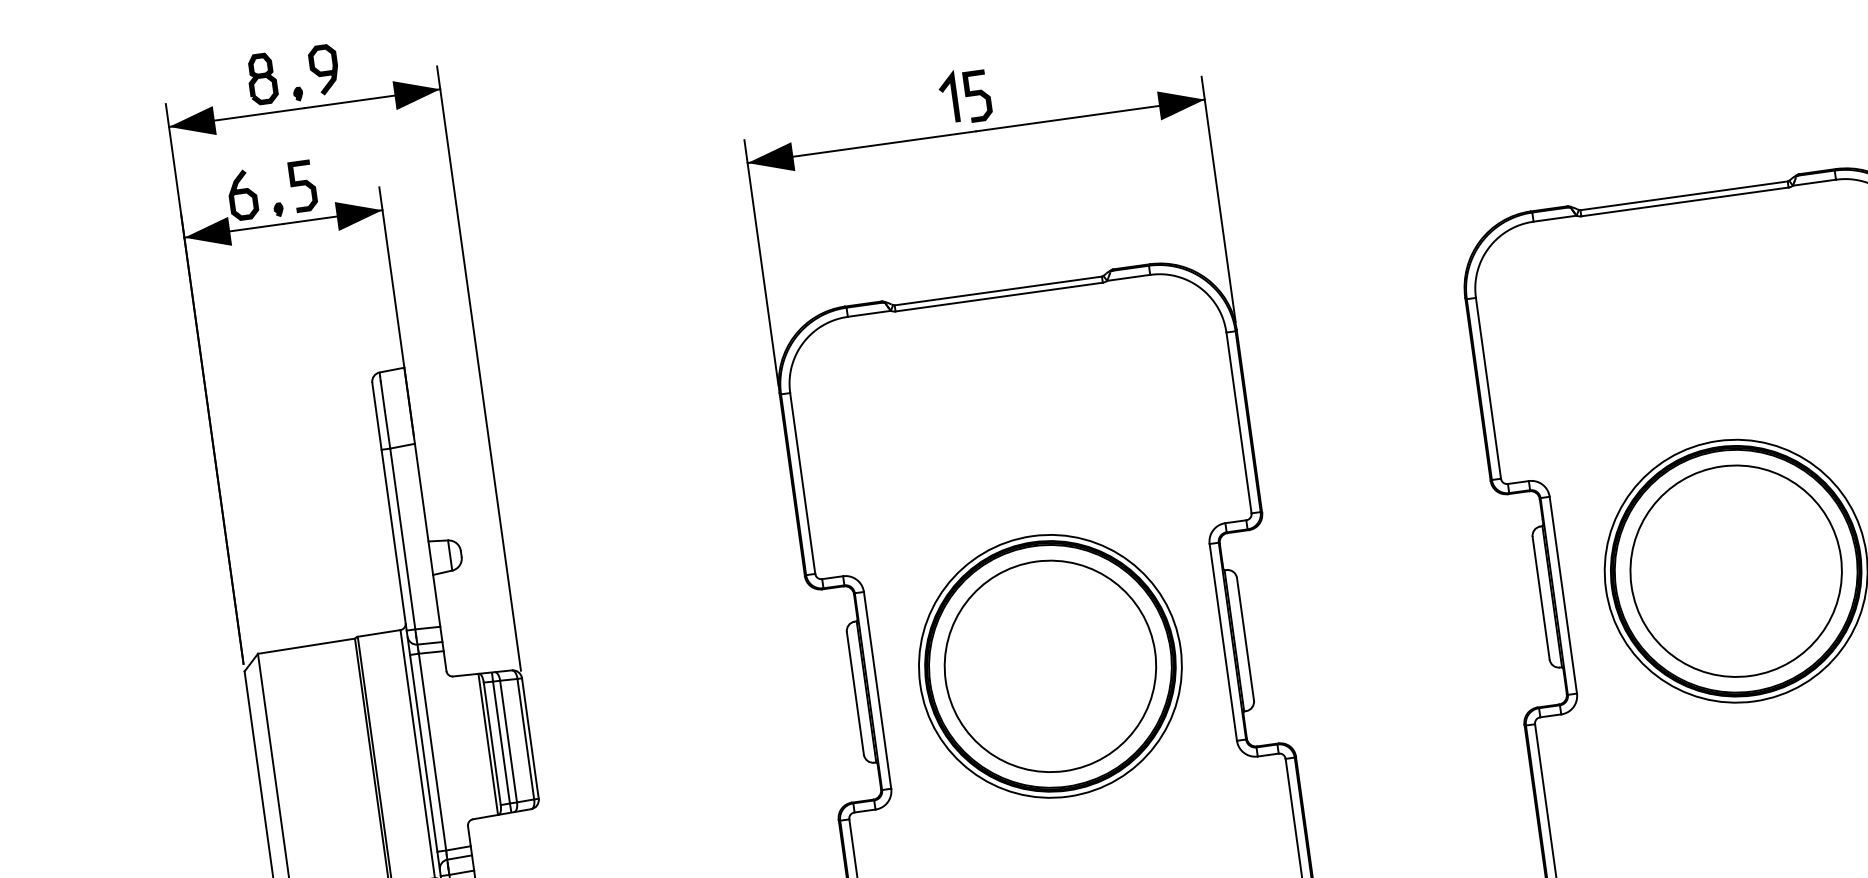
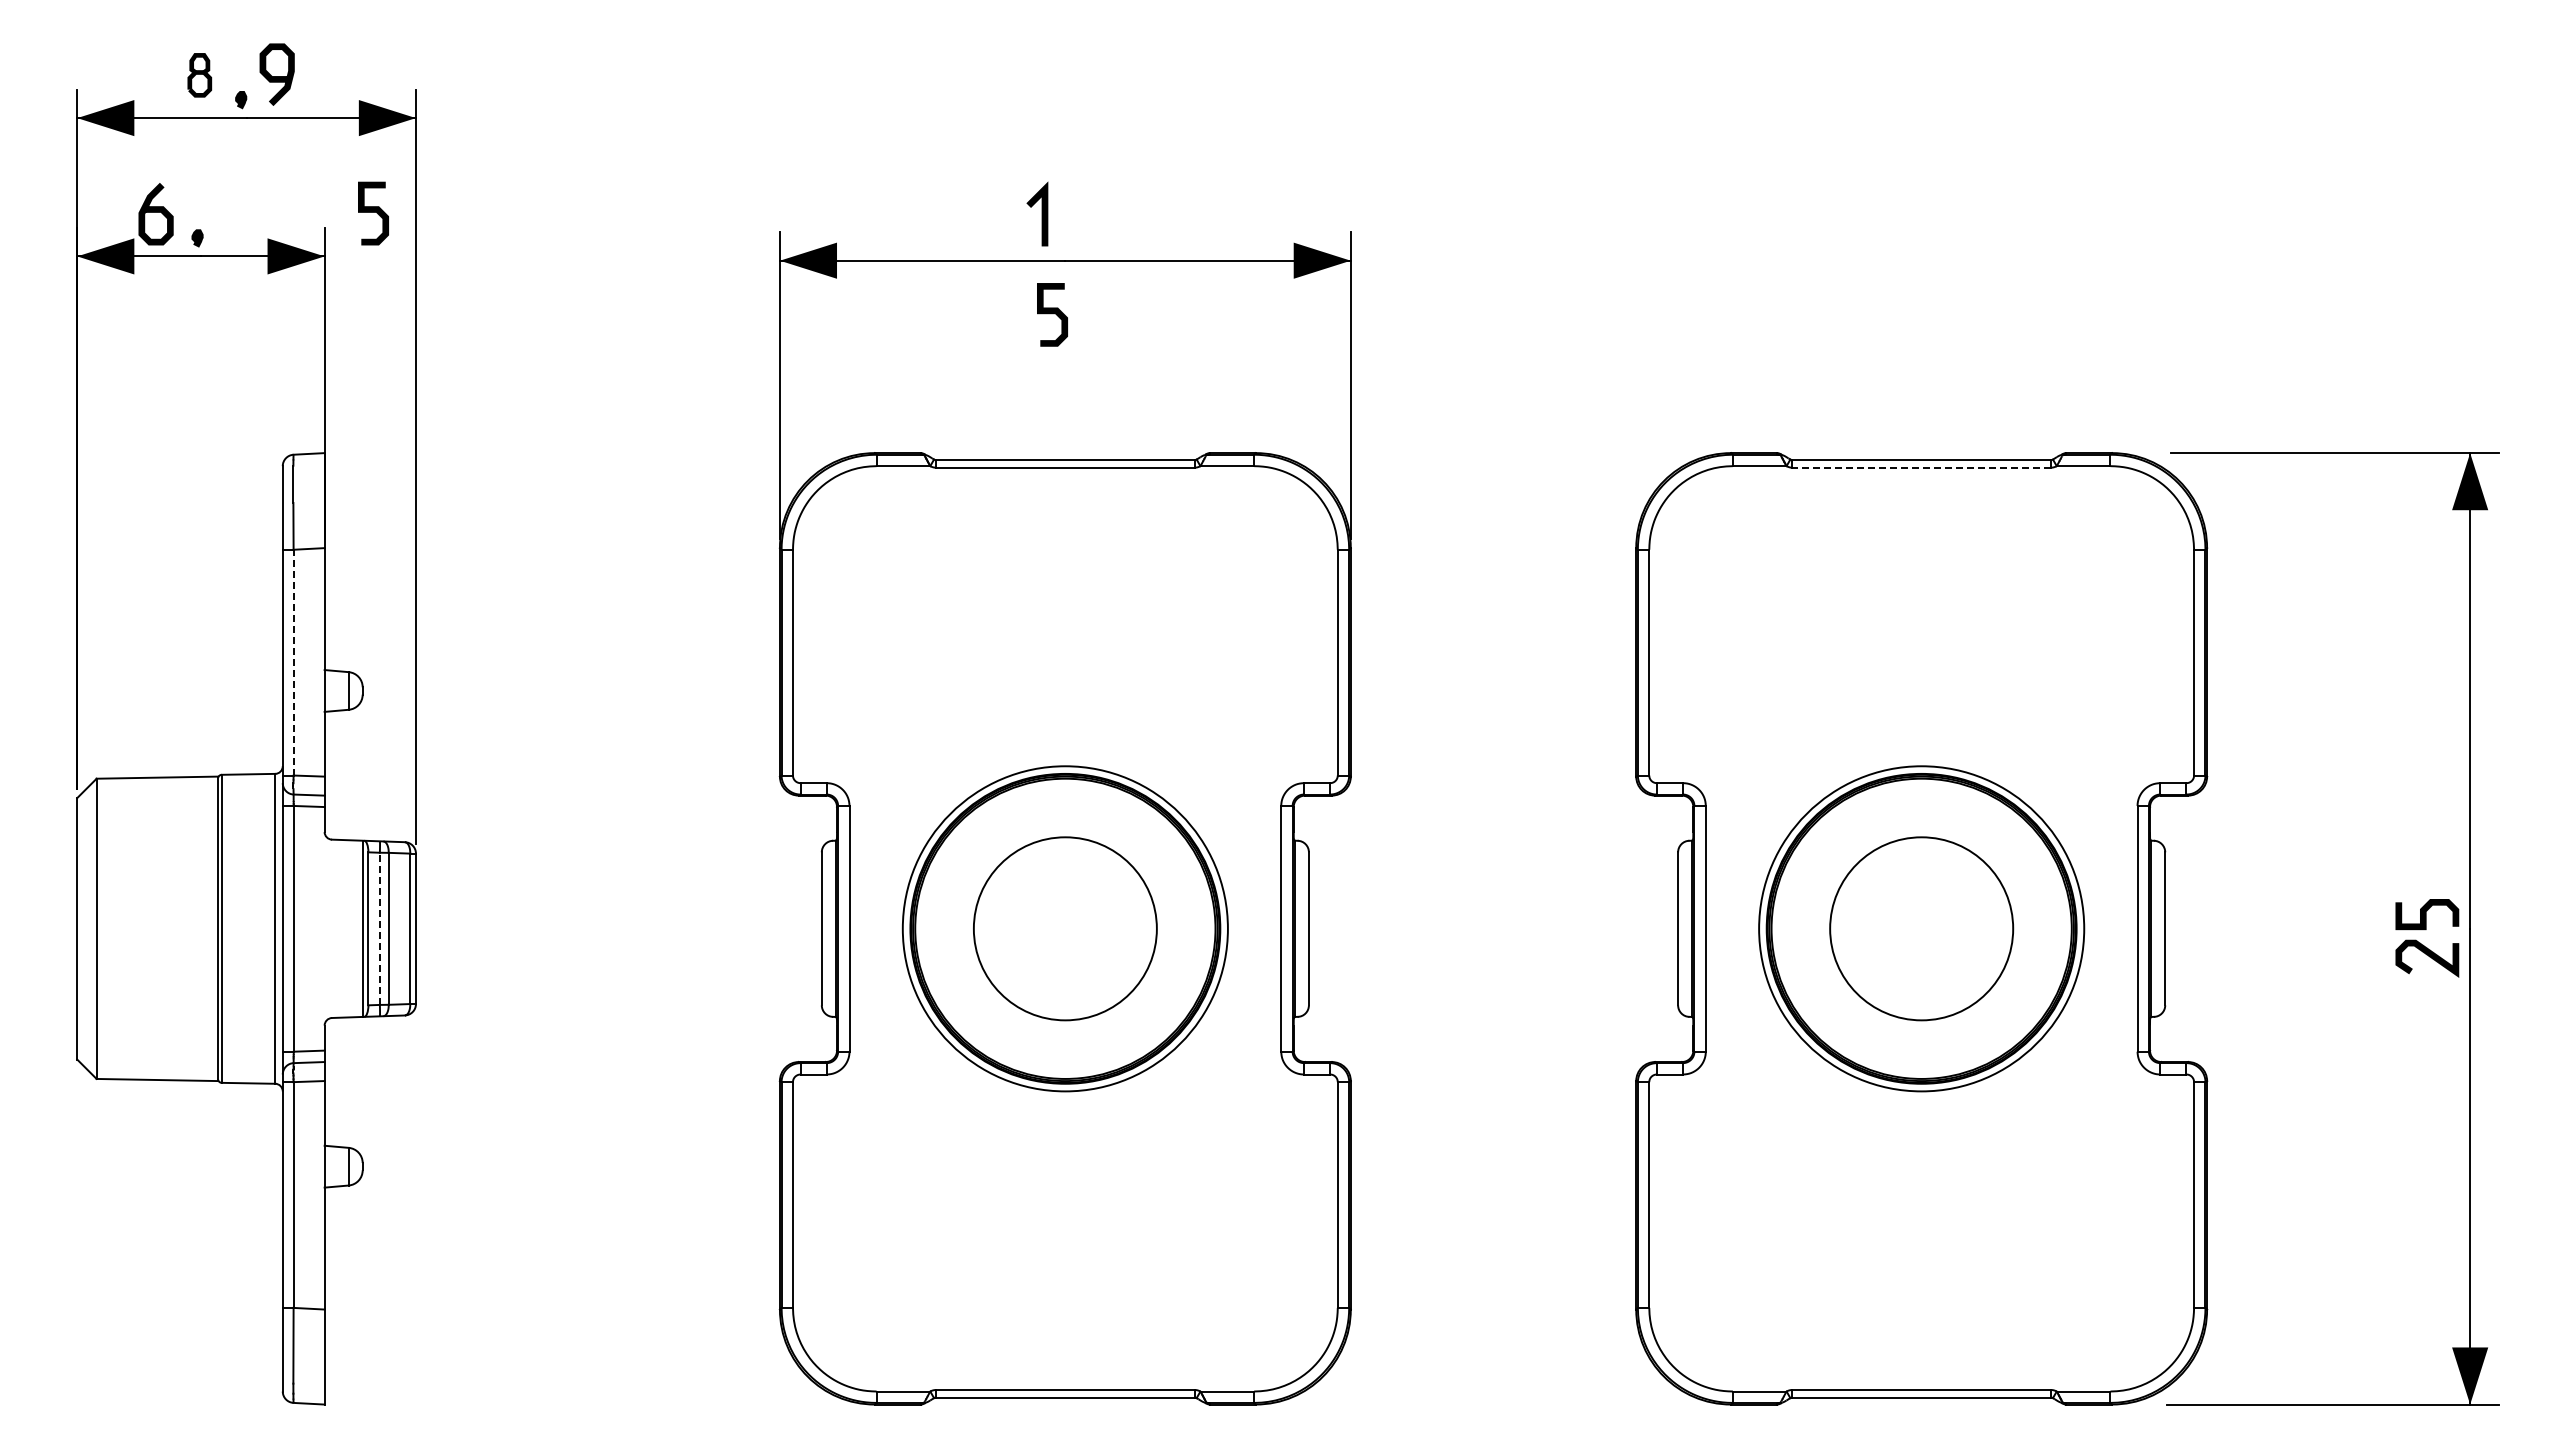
part: (262, 79) -> (199, 75), size x0.7
curve: (977, 95) -> (1052, 314), moved
curve: (303, 185) -> (373, 212), moved
line: (1684, 201) -> (1921, 467), solid -> dashed
line: (402, 538) -> (293, 662), solid -> dashed
circle: (1736, 570) -> (1921, 928), size x0.7
circle: (1050, 666) -> (1065, 928), size x0.7
line: (501, 742) -> (379, 928), solid -> dashed

